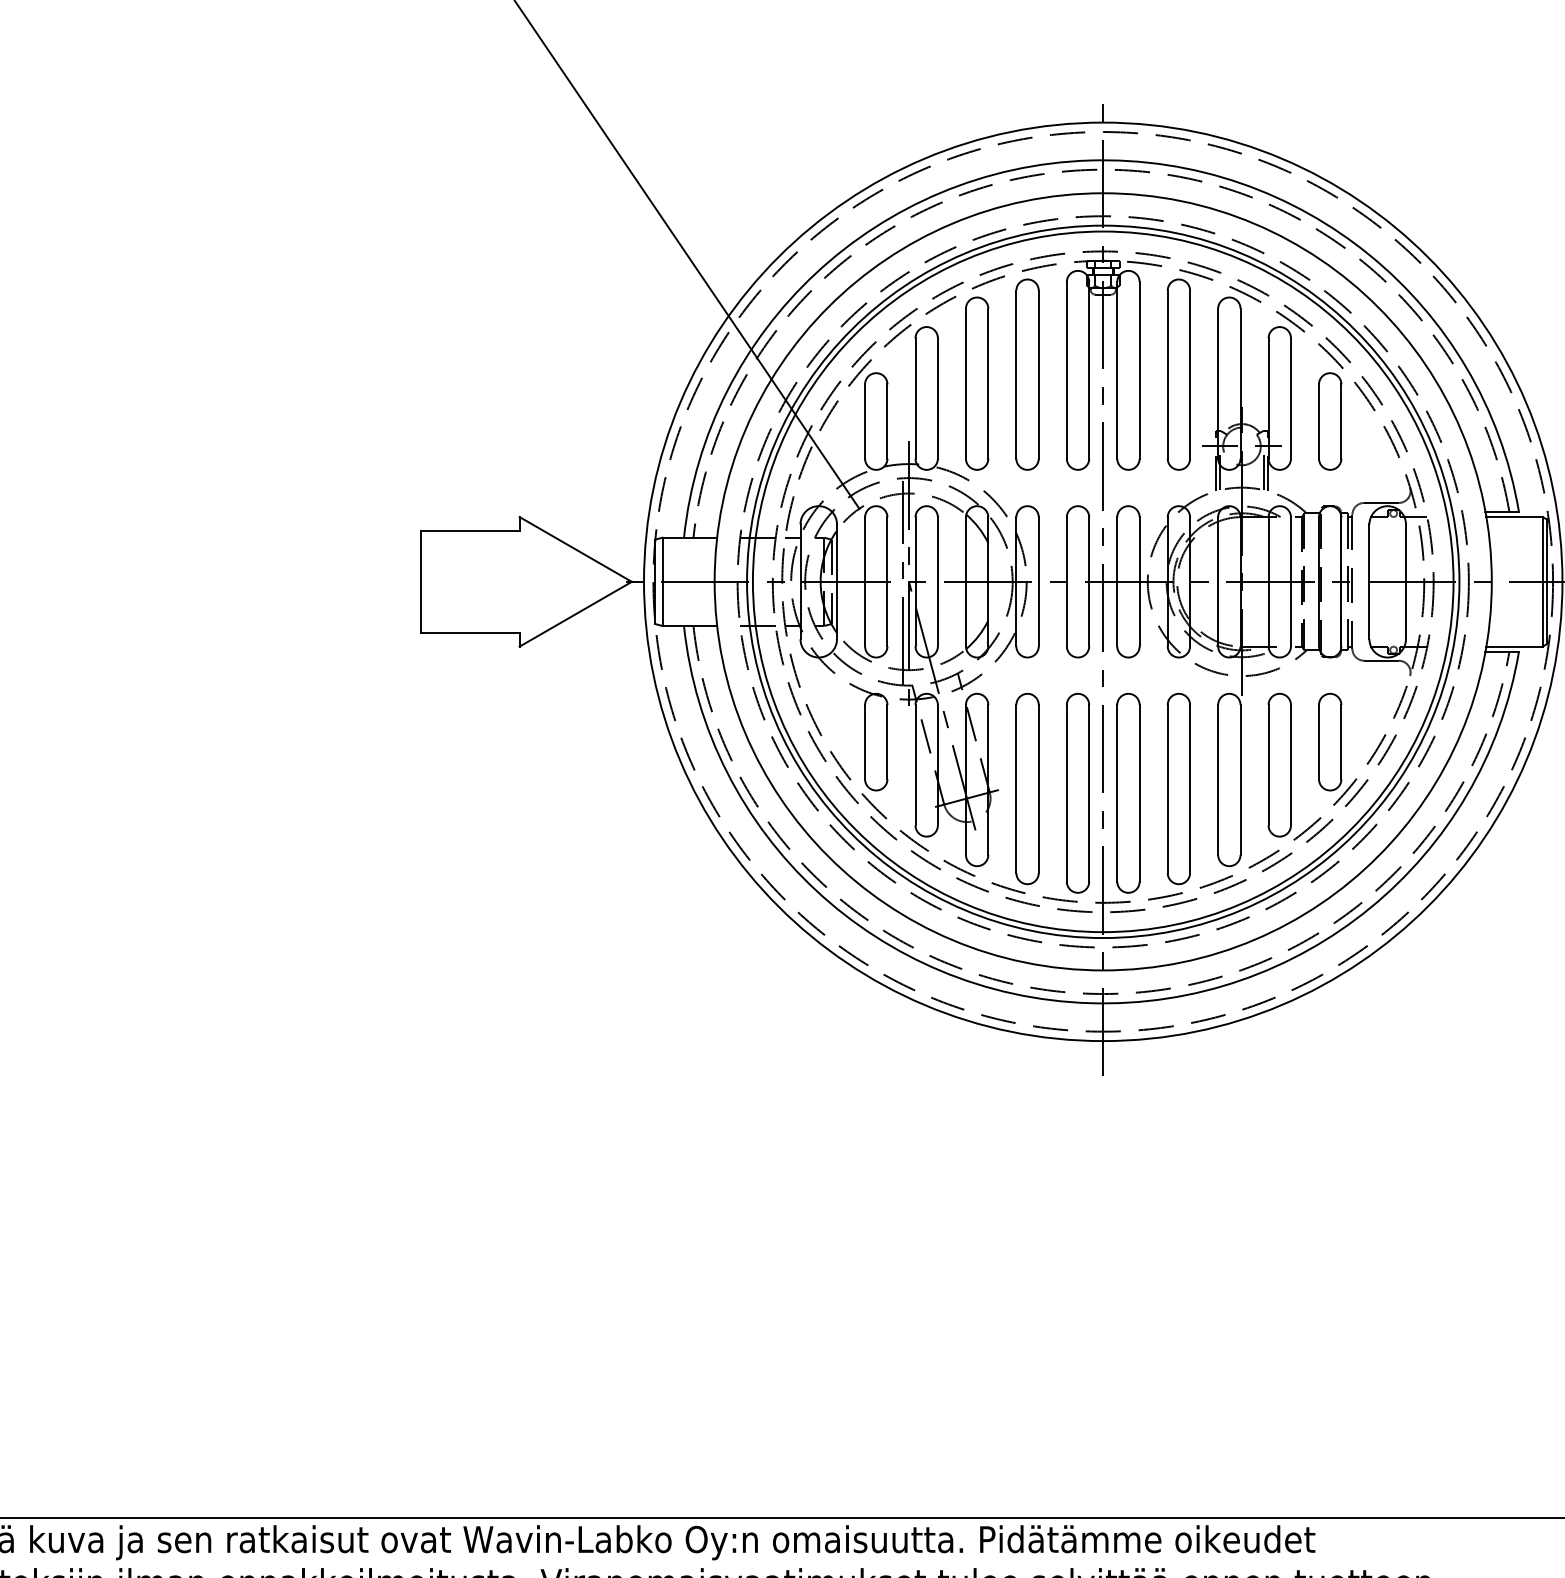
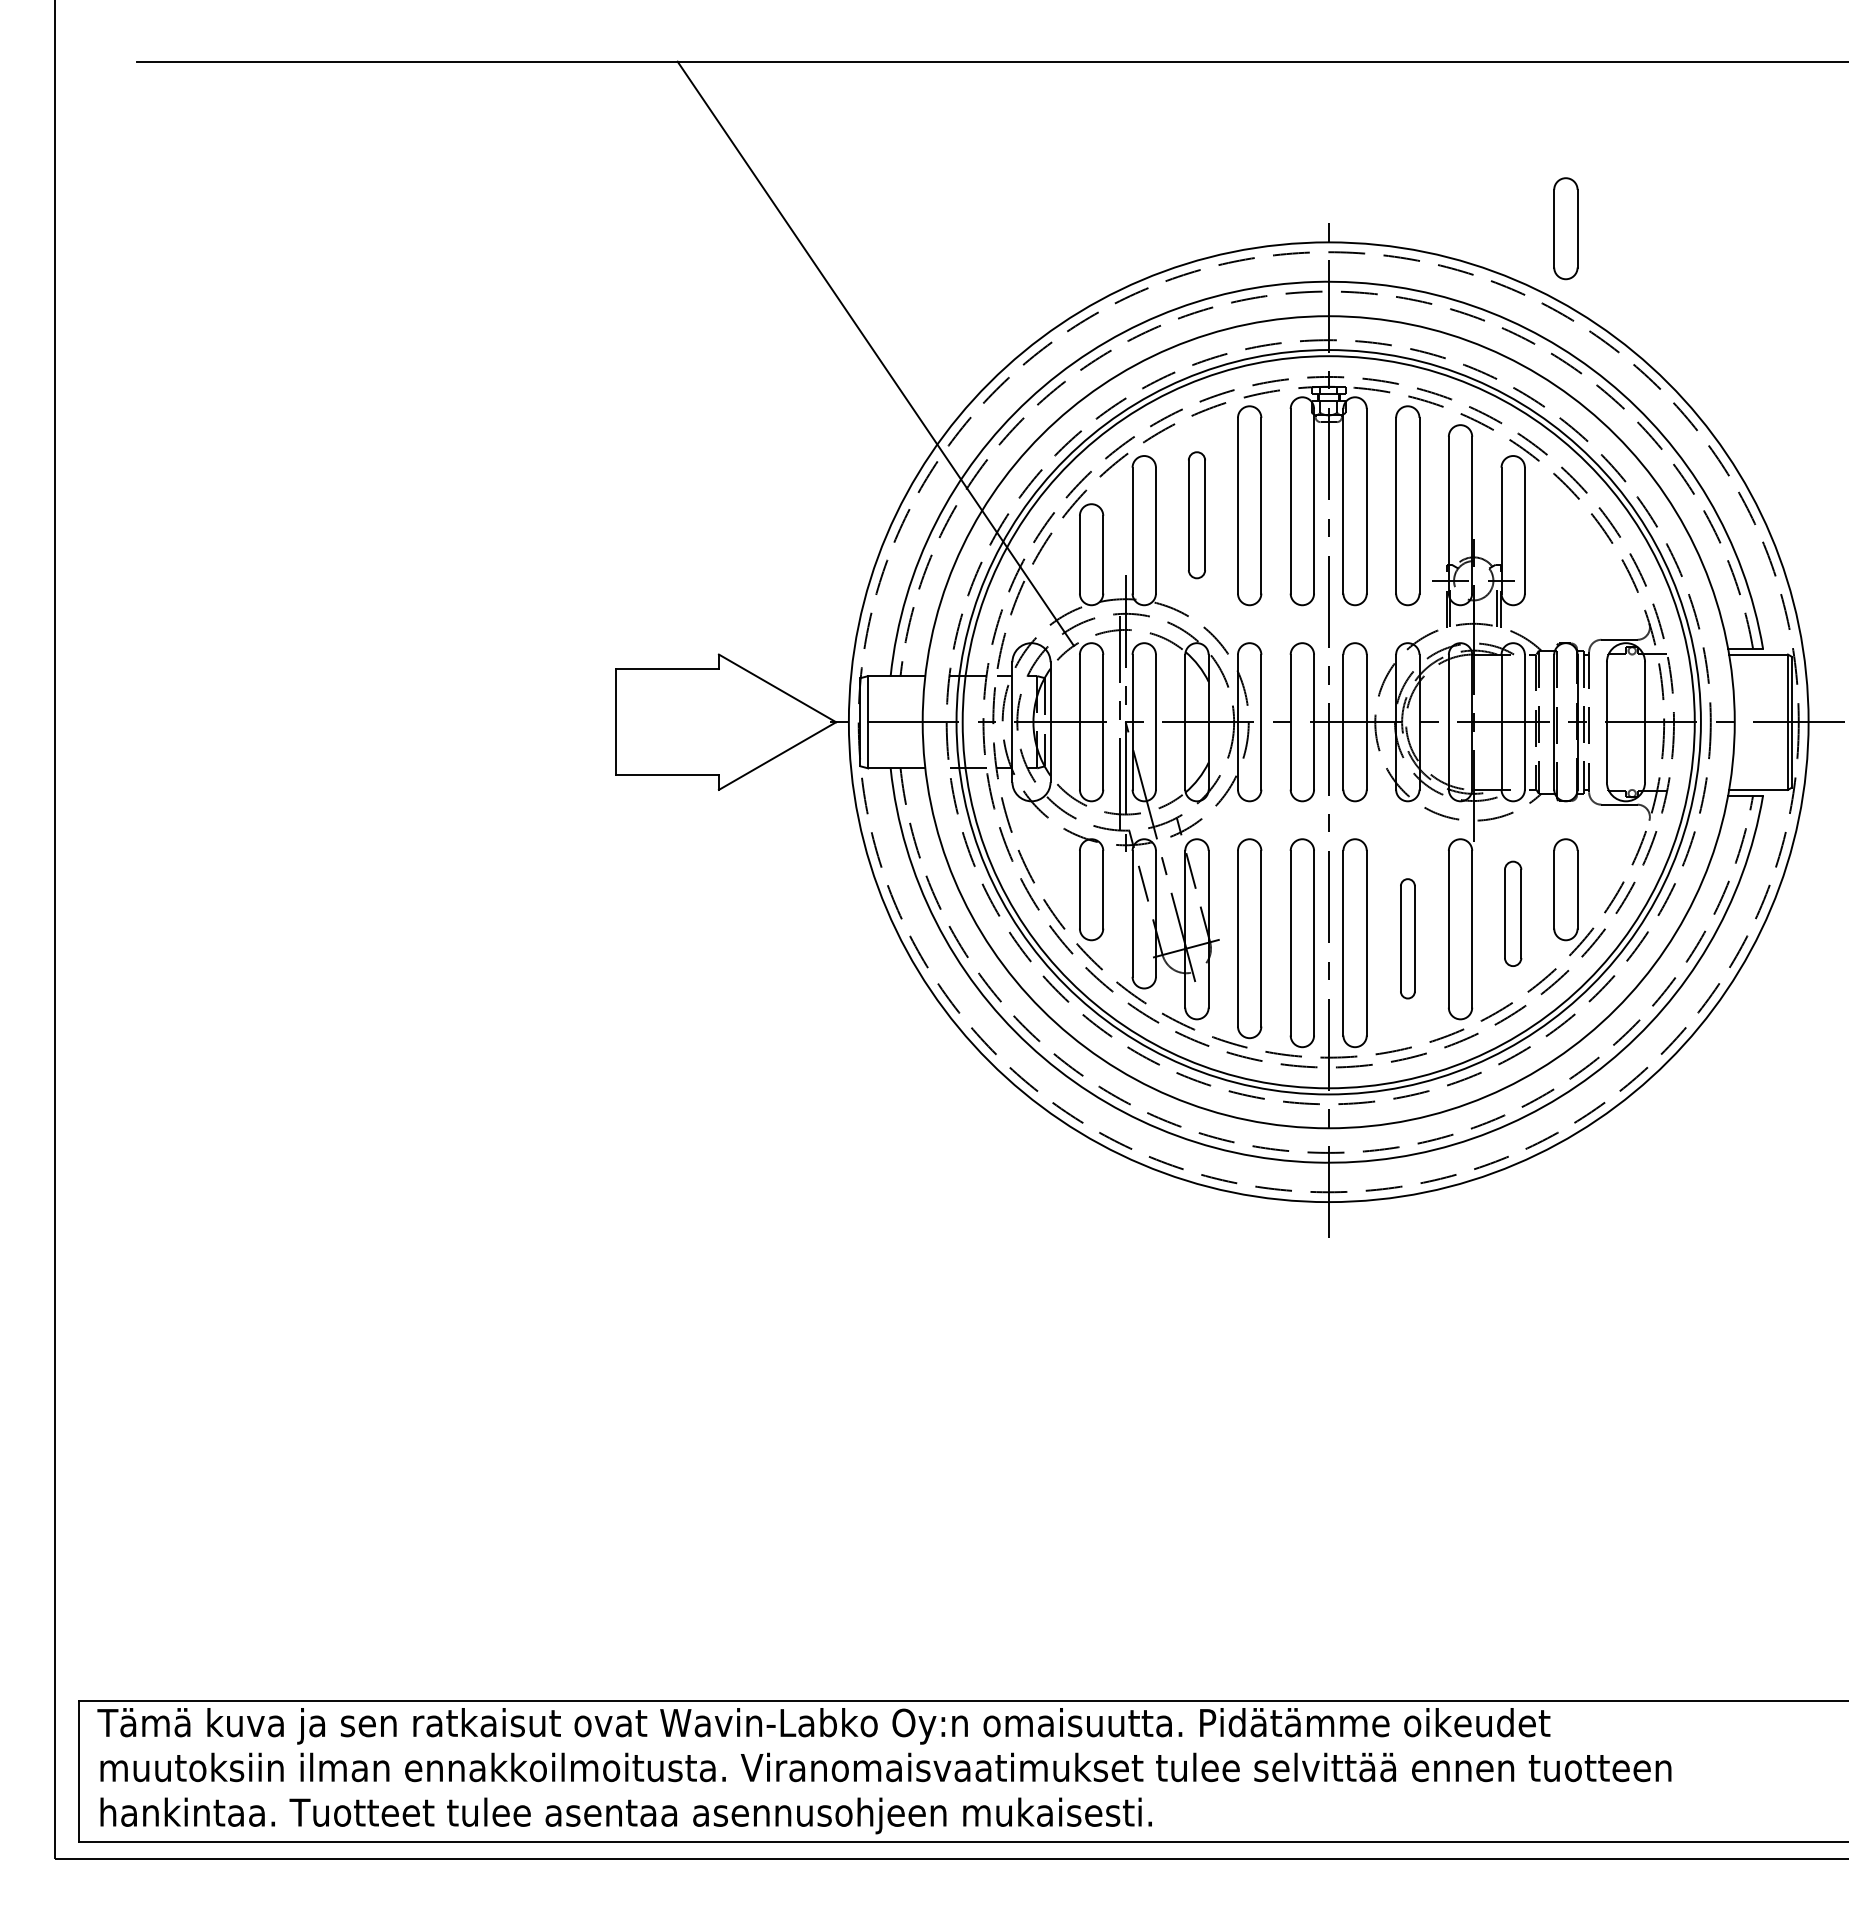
part: (976, 383) -> (1196, 515), size x0.7
part: (1329, 421) -> (1565, 228), moved
part: (1279, 764) -> (1512, 913), size x0.7
part: (1178, 788) -> (1407, 938), size x0.6

